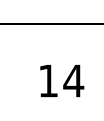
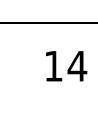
text: (62, 81) -> (66, 66), moved

